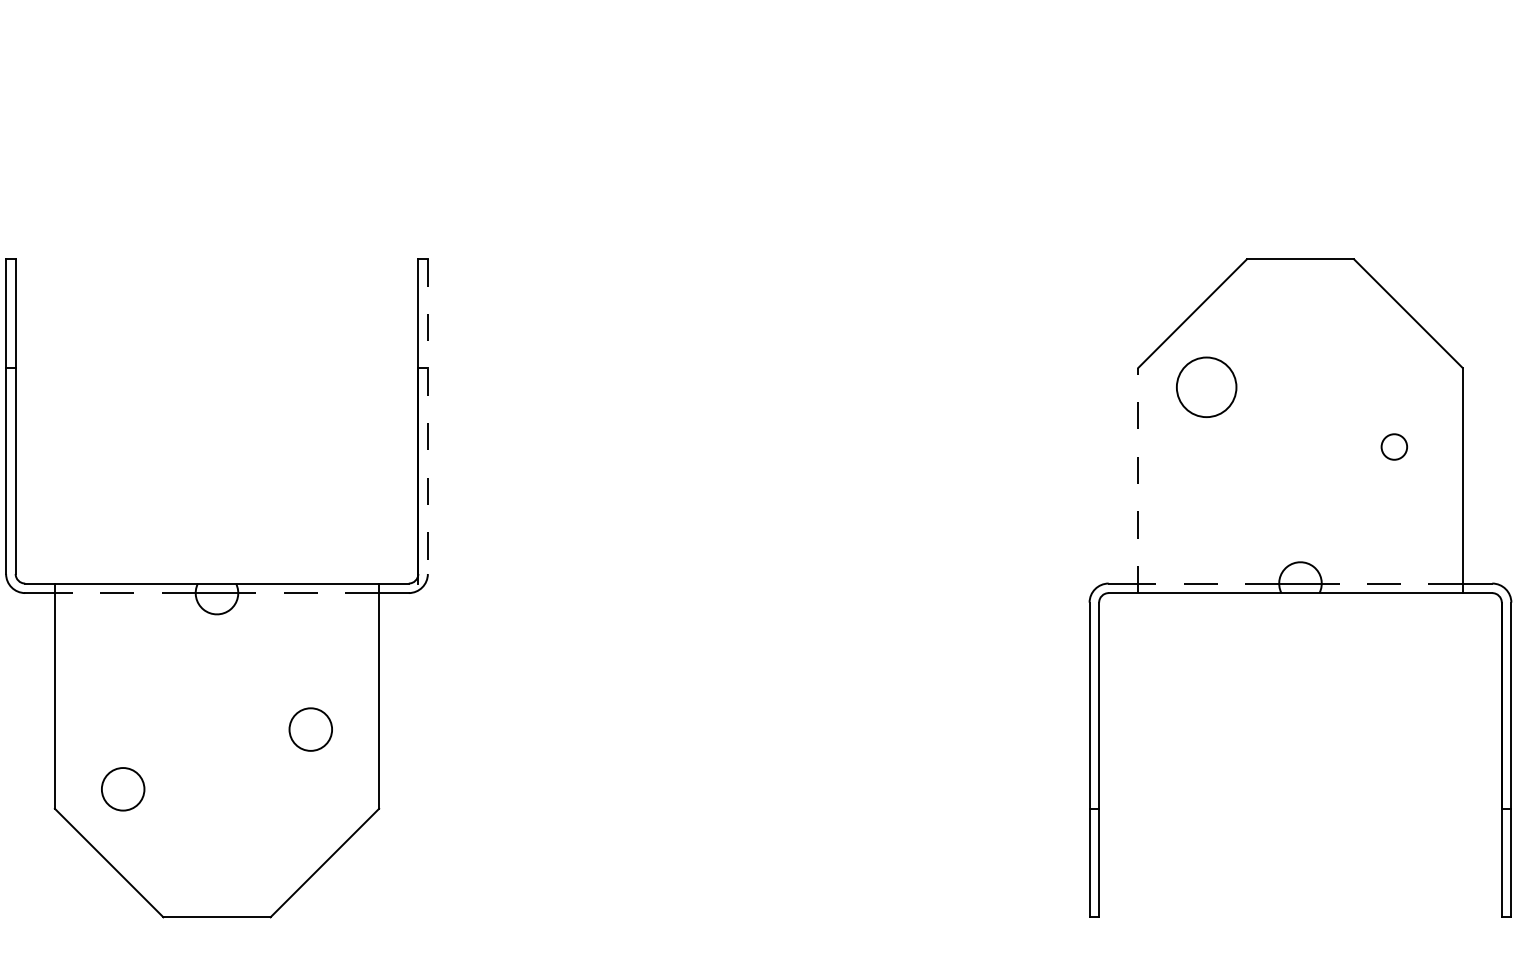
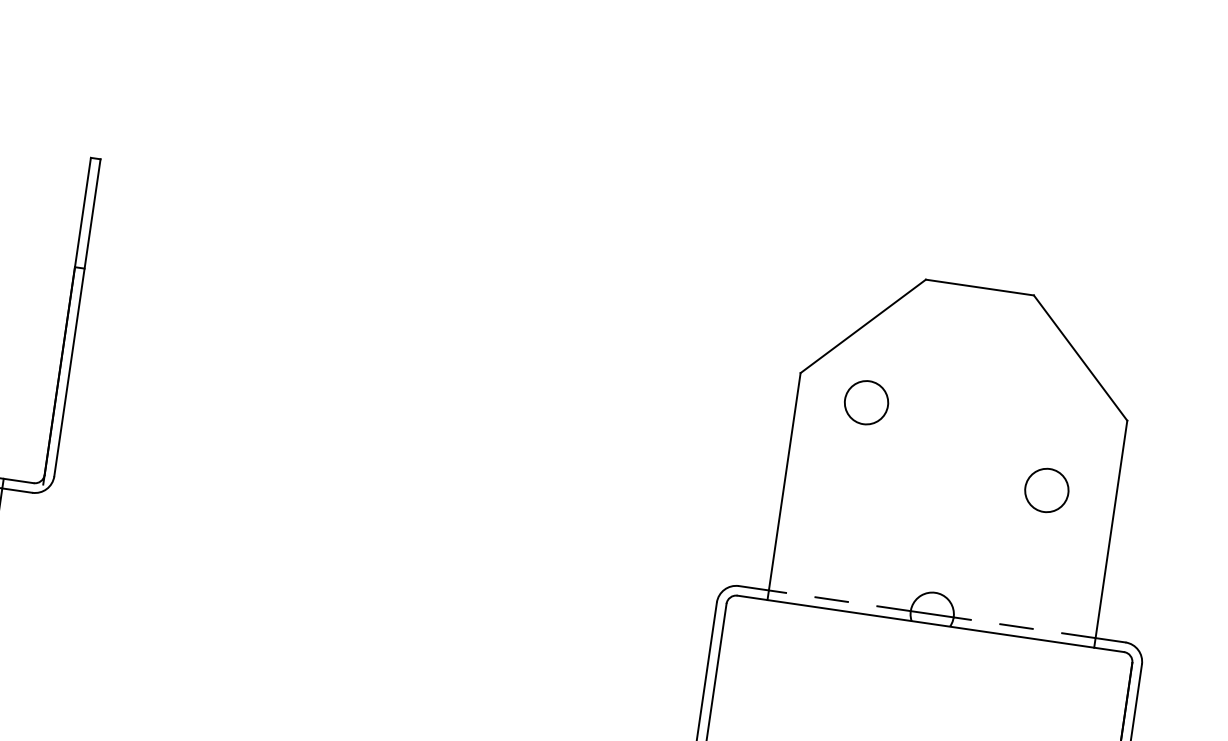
circle: (1206, 387) -> (866, 402), size x0.71
line: (427, 417) -> (76, 318), dashed -> solid
circle: (1394, 446) -> (1047, 489), size x1.67
line: (1138, 480) -> (784, 486), dashed -> solid

